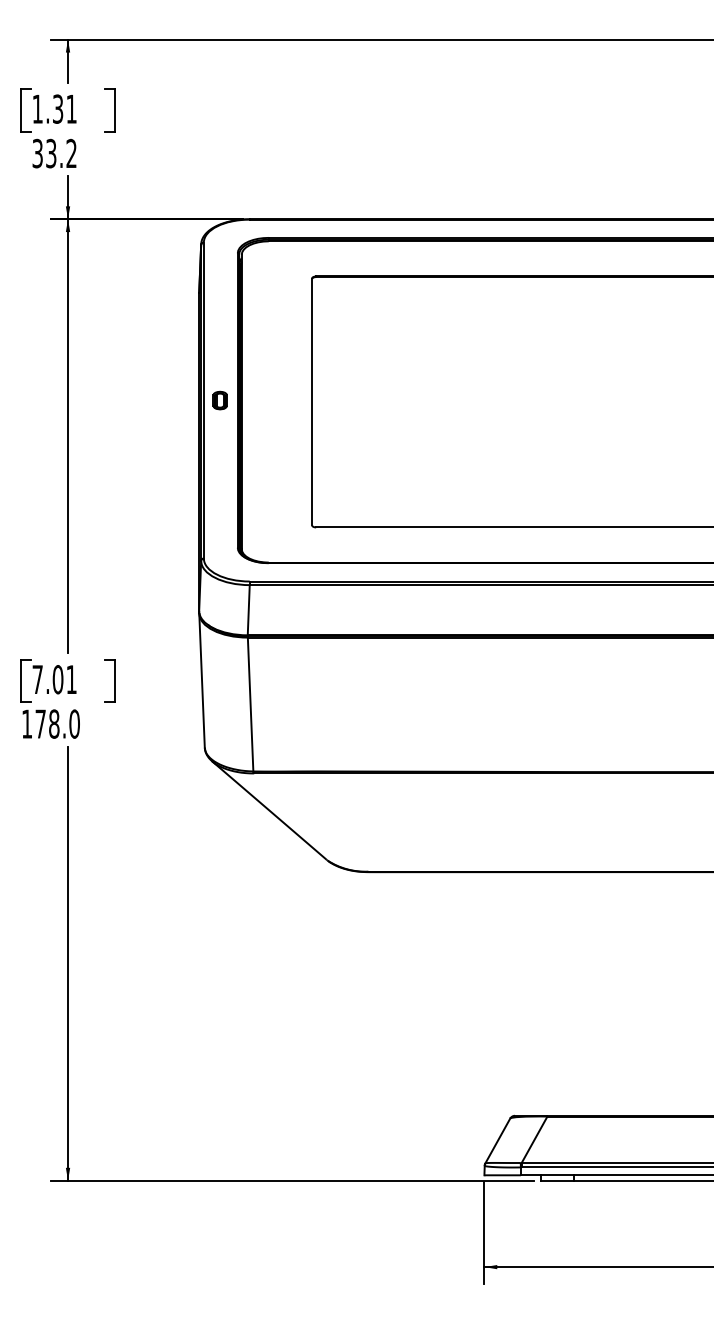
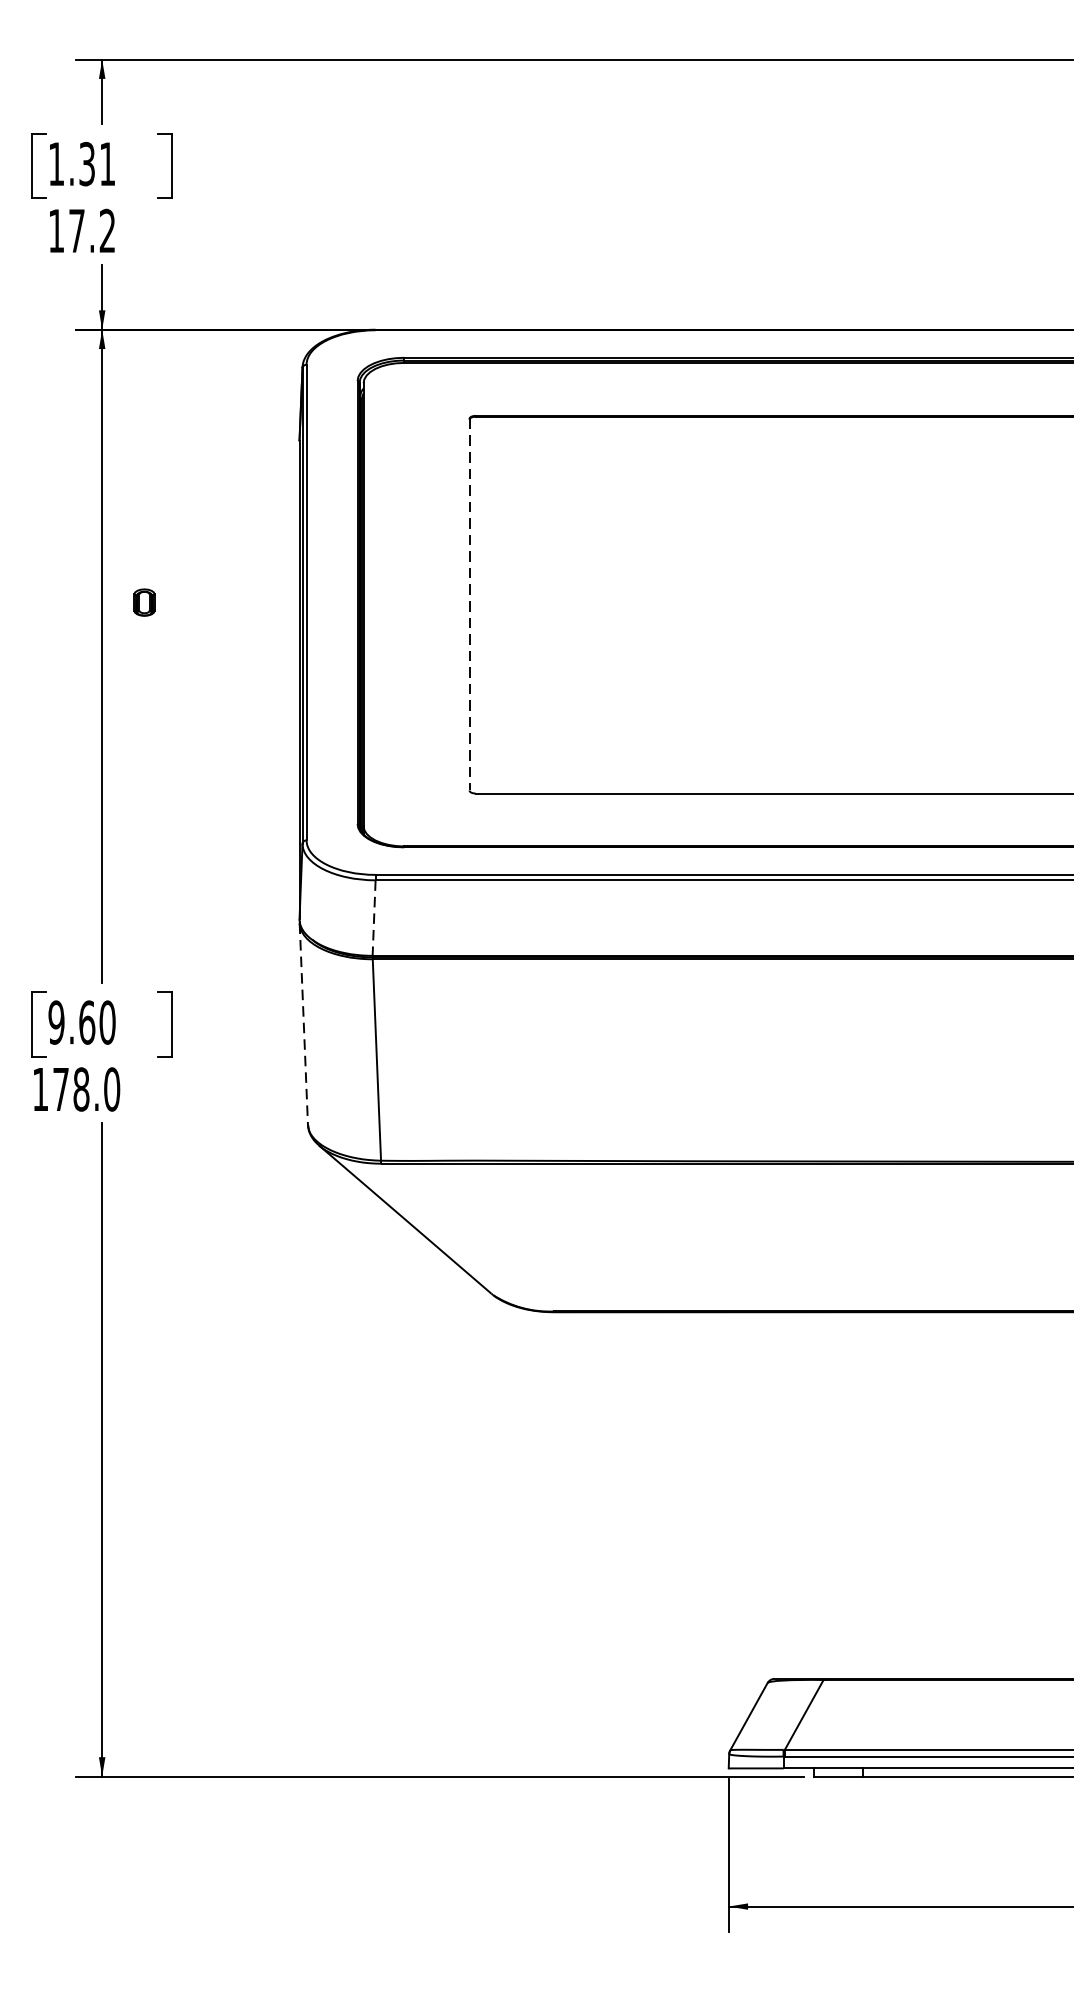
text: (44, 153) -> (66, 230), 33.2 -> 17.2
part: (219, 400) -> (143, 602), moved
line: (312, 402) -> (470, 605), solid -> dashed
line: (248, 610) -> (373, 918), solid -> dashed
text: (54, 679) -> (81, 1022), 7.01 -> 9.60
line: (202, 681) -> (304, 1025), solid -> dashed

